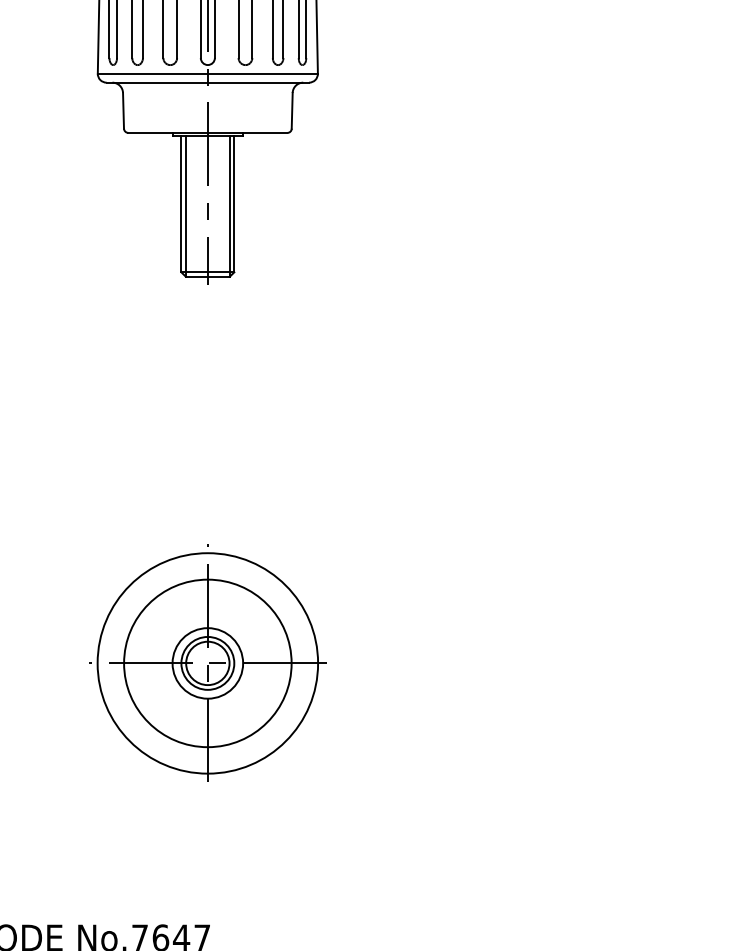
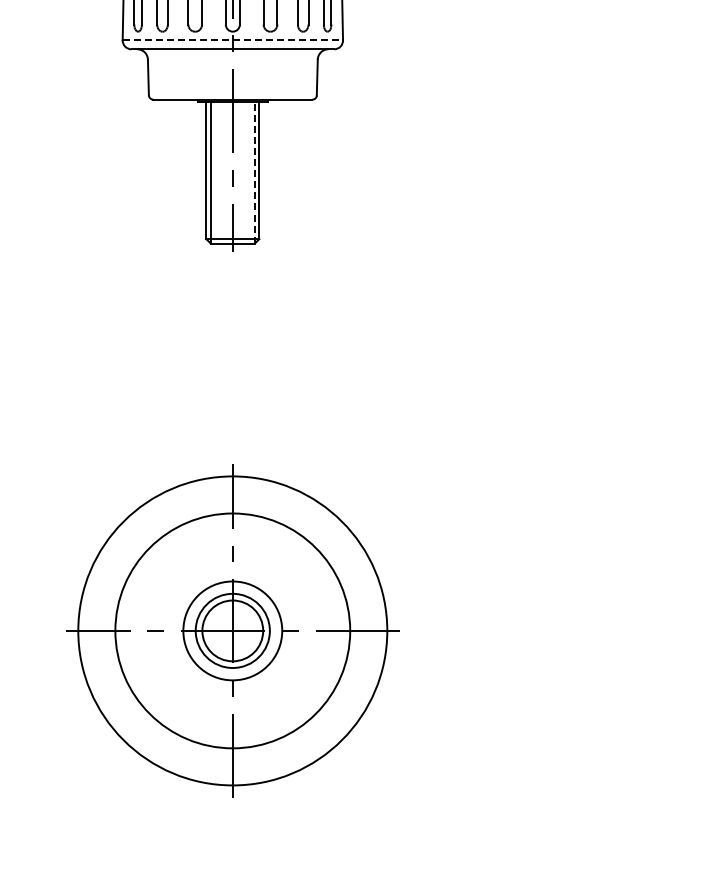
line: (208, 73) -> (233, 40), solid -> dashed
line: (229, 206) -> (254, 173), solid -> dashed
part: (207, 662) -> (232, 629), size x1.4

